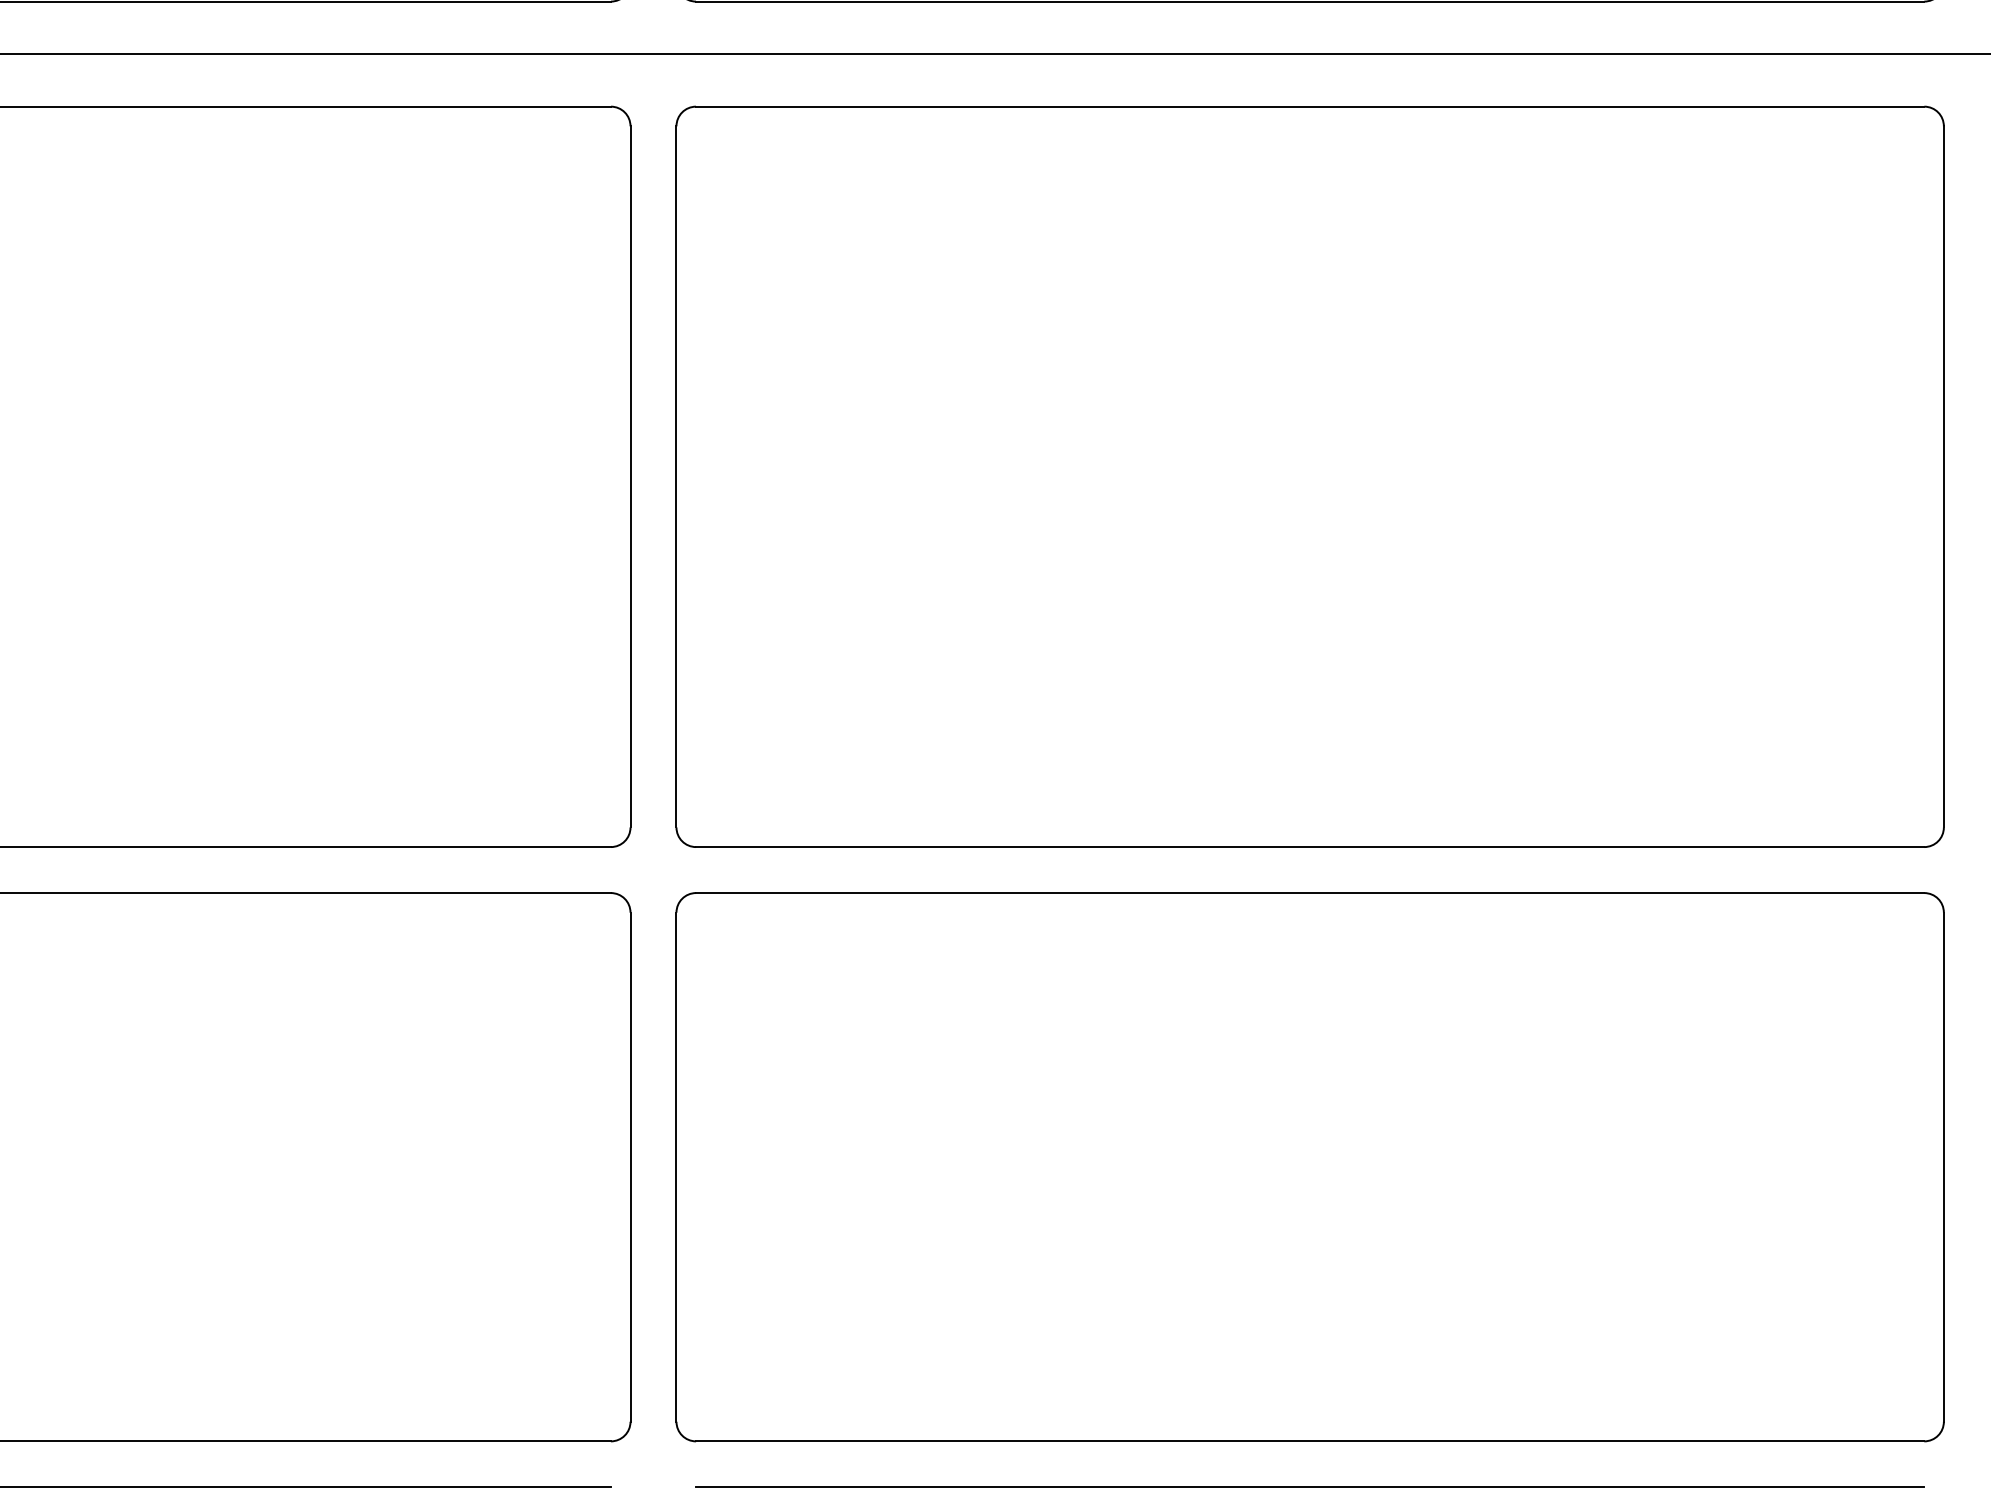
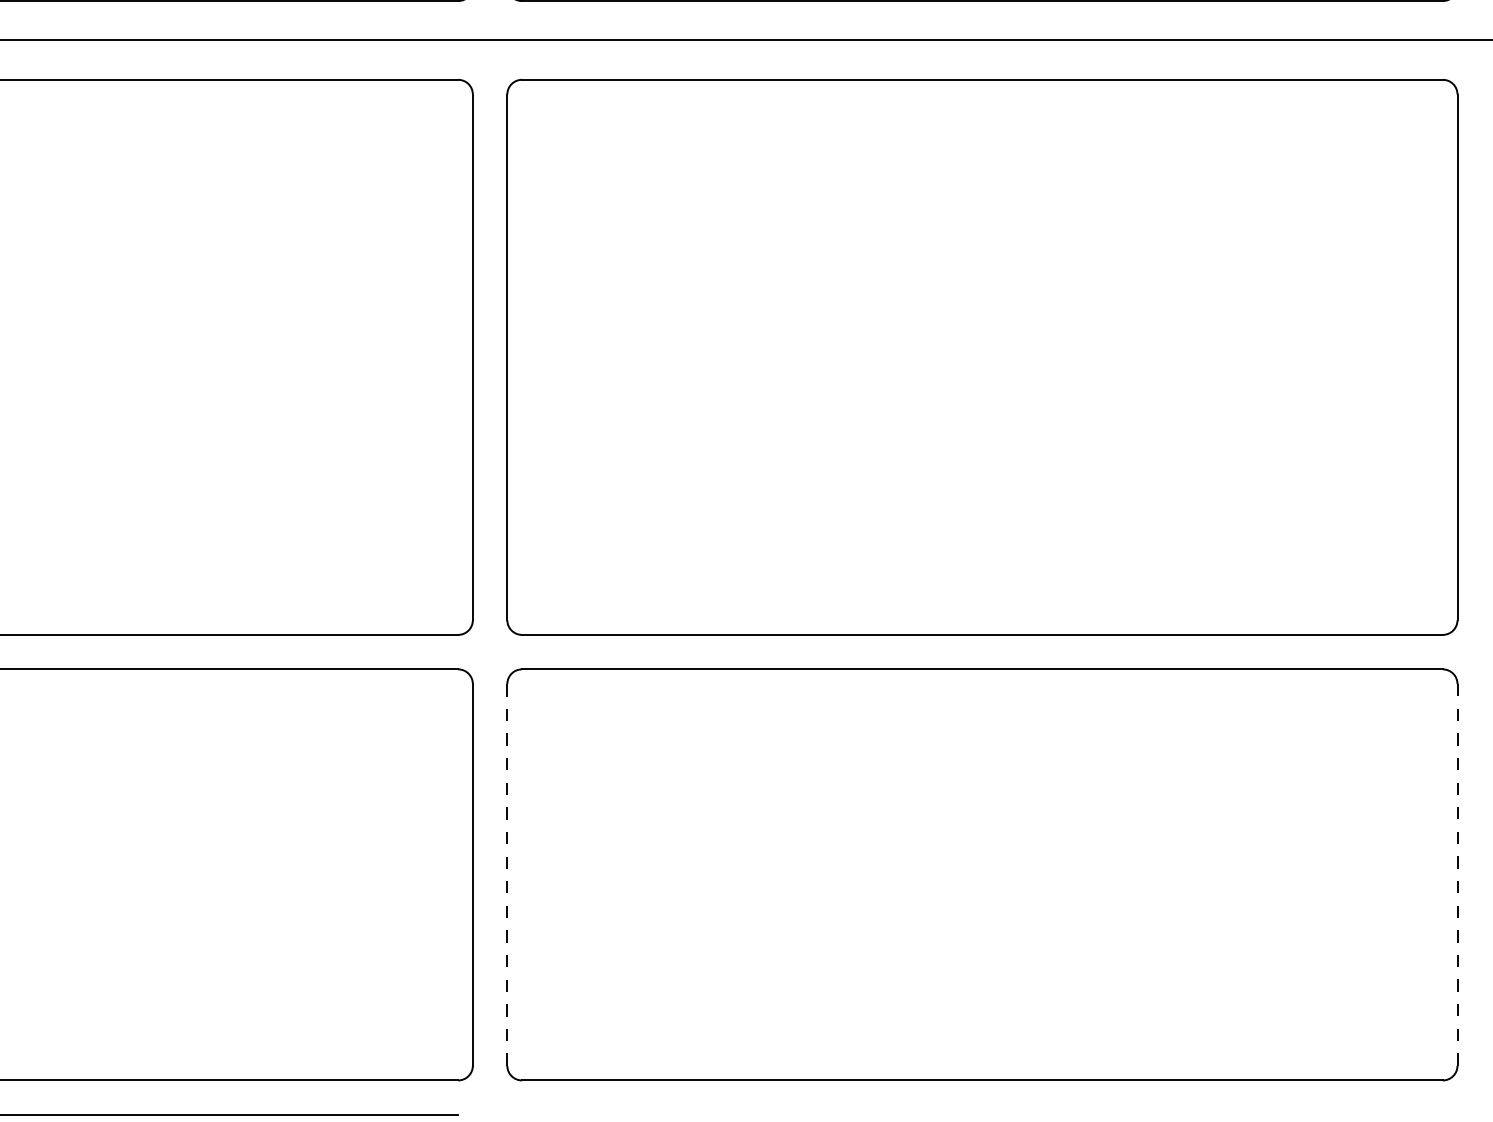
line: (676, 1167) -> (507, 875), solid -> dashed
line: (1943, 1167) -> (1457, 875), solid -> dashed
line: (1310, 1487) -> (982, 1115), removed

